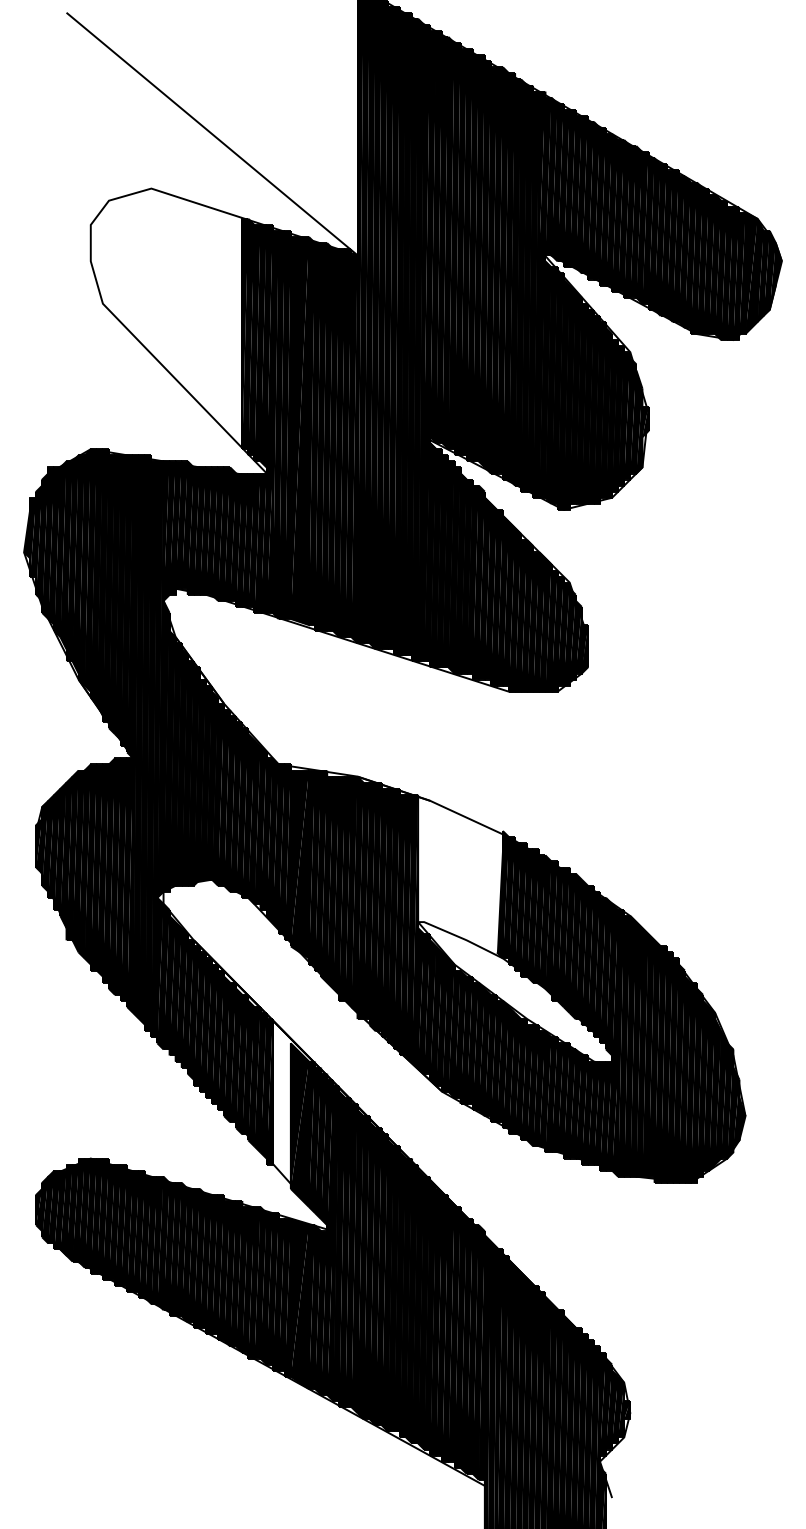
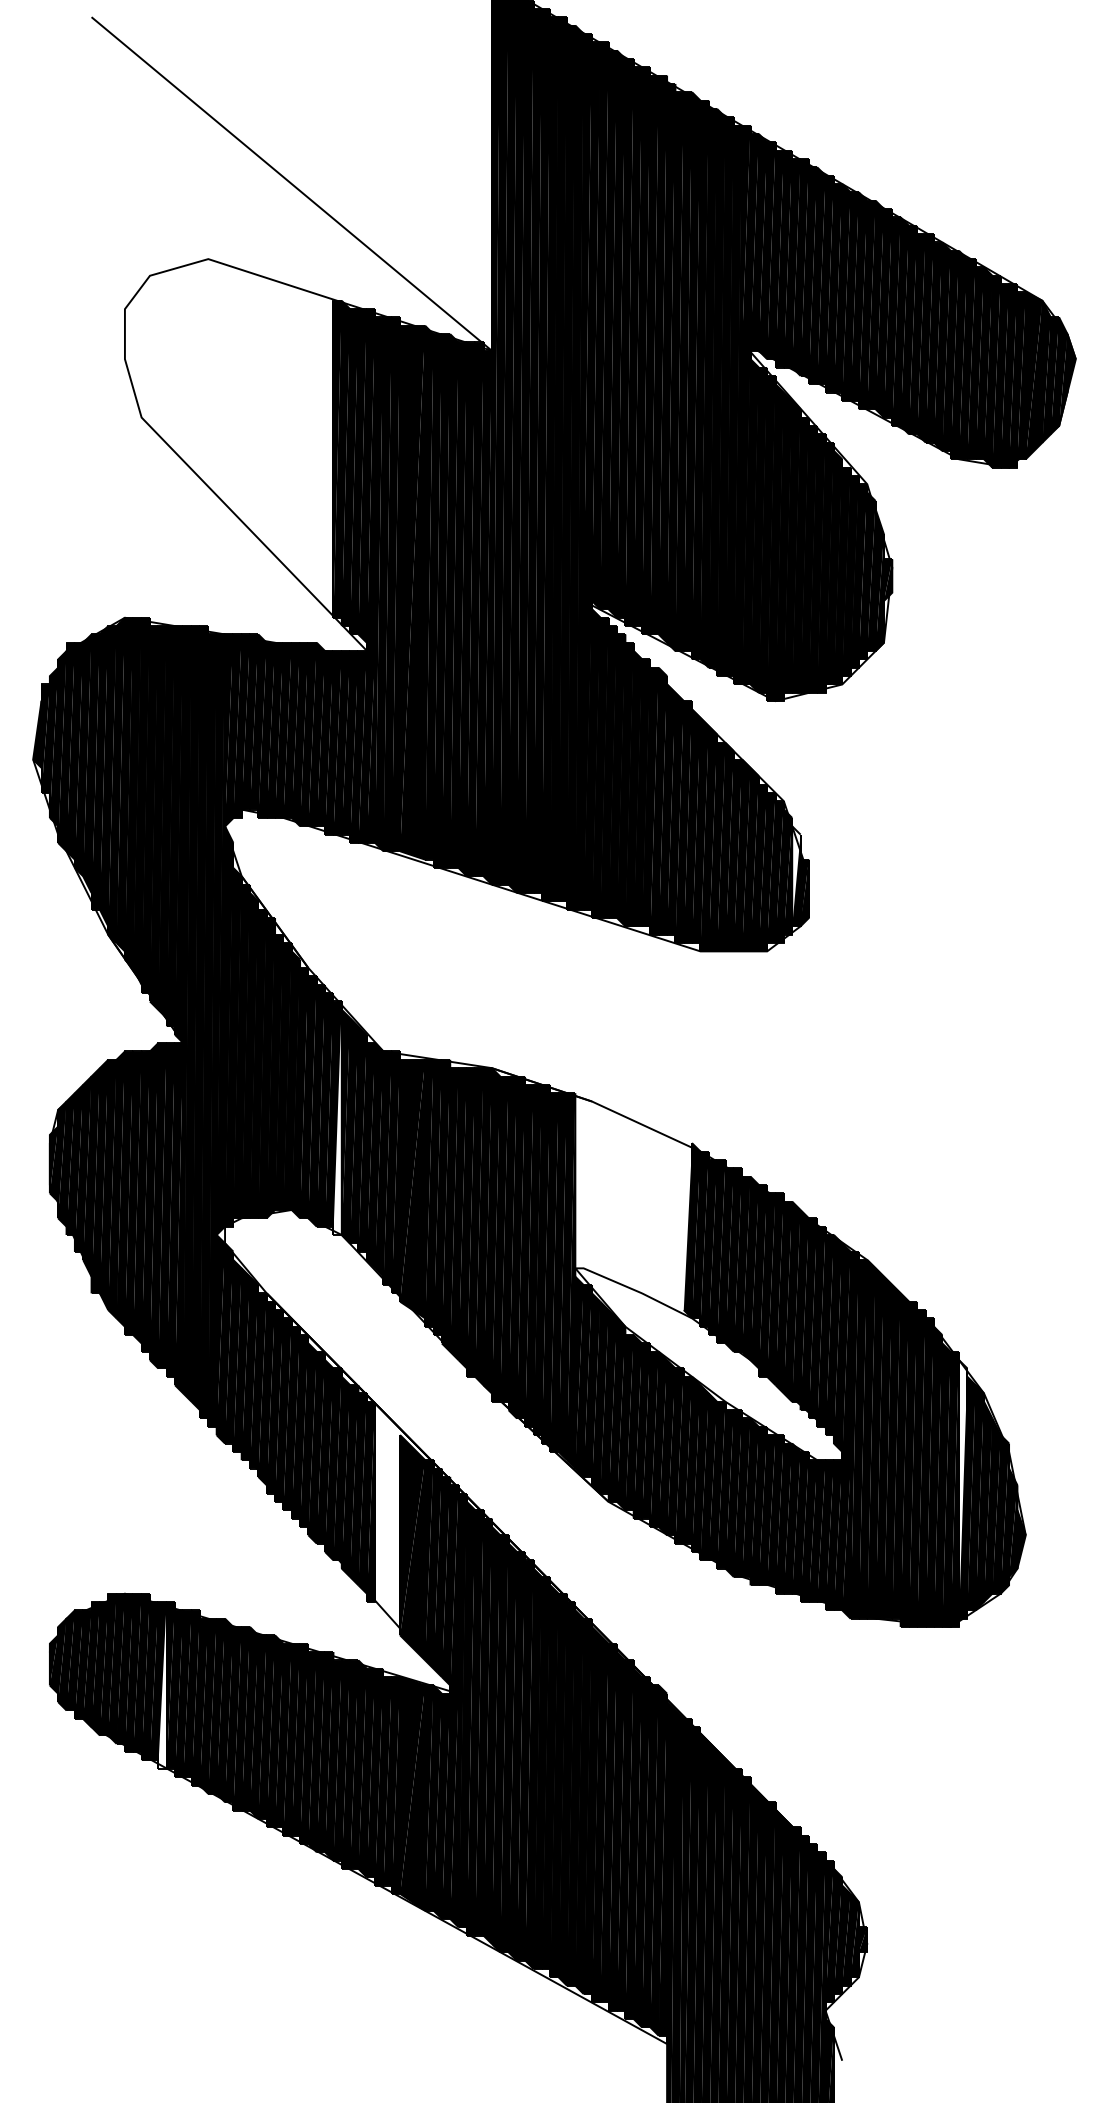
fill: (578, 637) -> (796, 876), removed
fill: (245, 813) -> (337, 1118), removed
fill: (700, 1082) -> (963, 1489), removed
fill: (118, 1225) -> (162, 1685), removed

